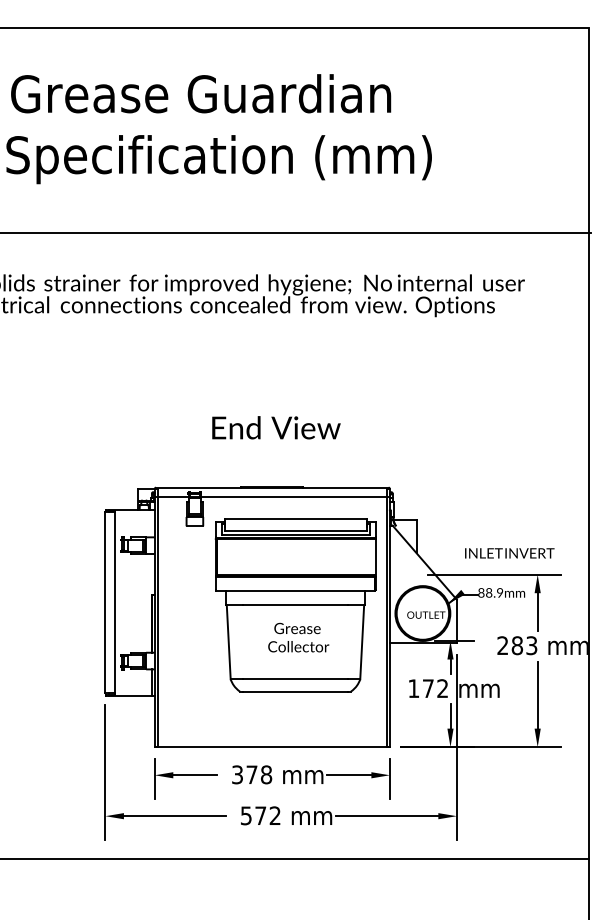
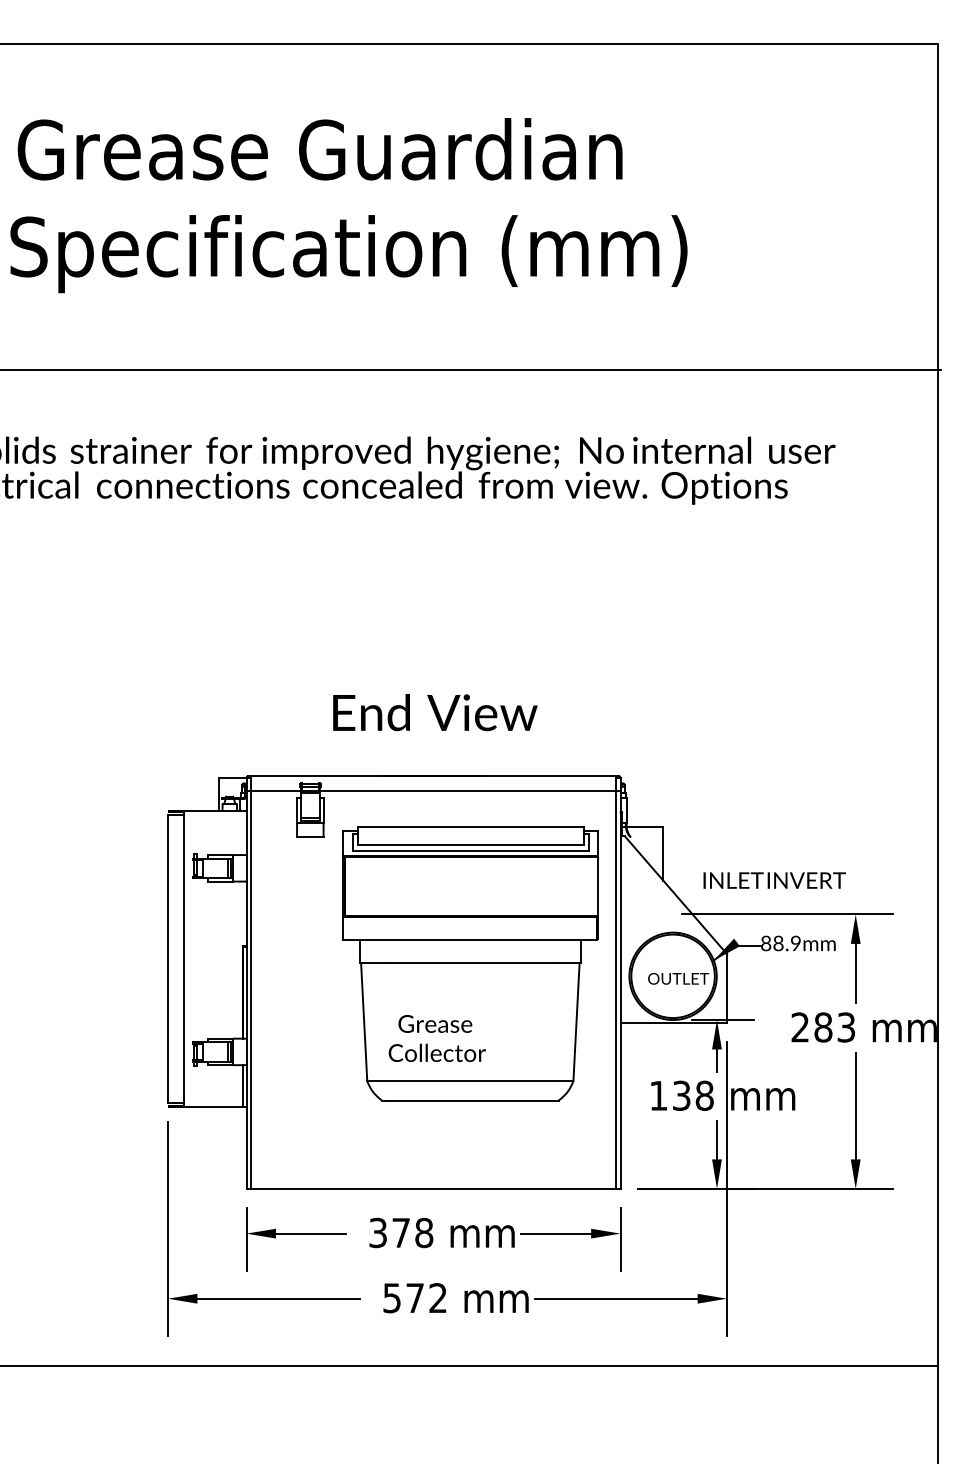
text: (276, 427) -> (435, 712), moved
text: (509, 553) -> (774, 880), moved
text: (298, 637) -> (436, 1038), moved
text: (435, 688) -> (693, 1095), 172 -> 138

